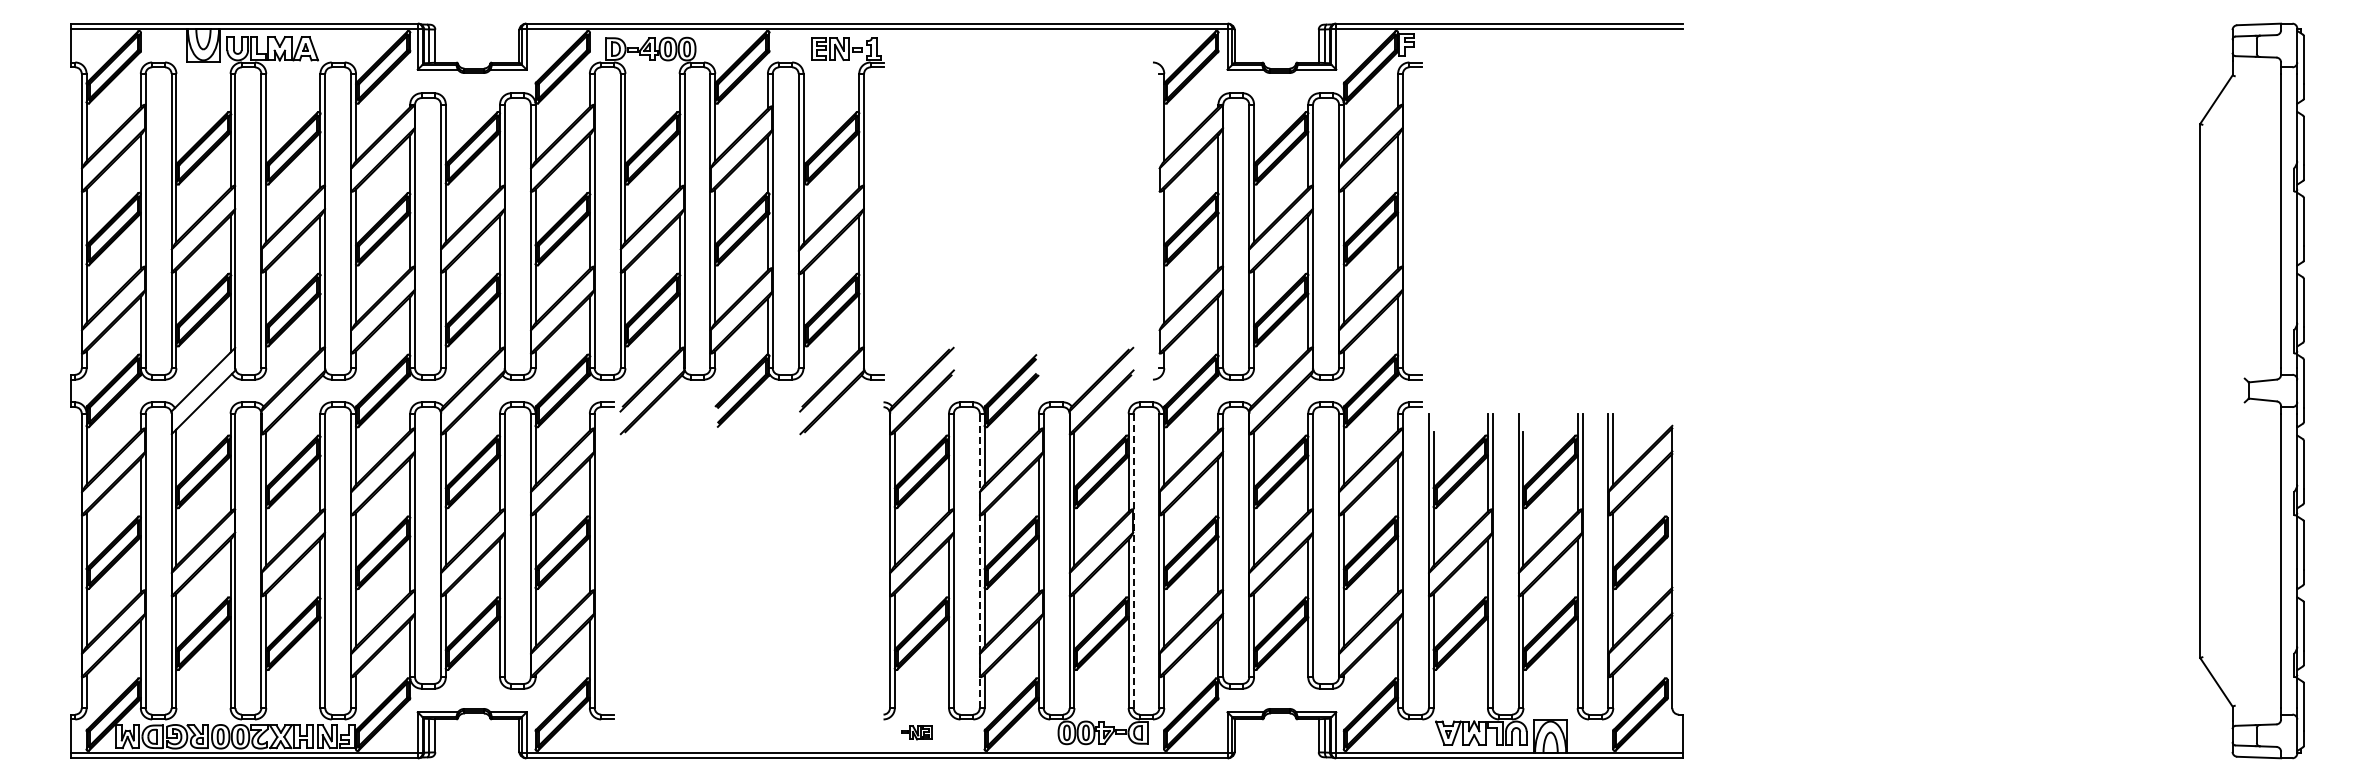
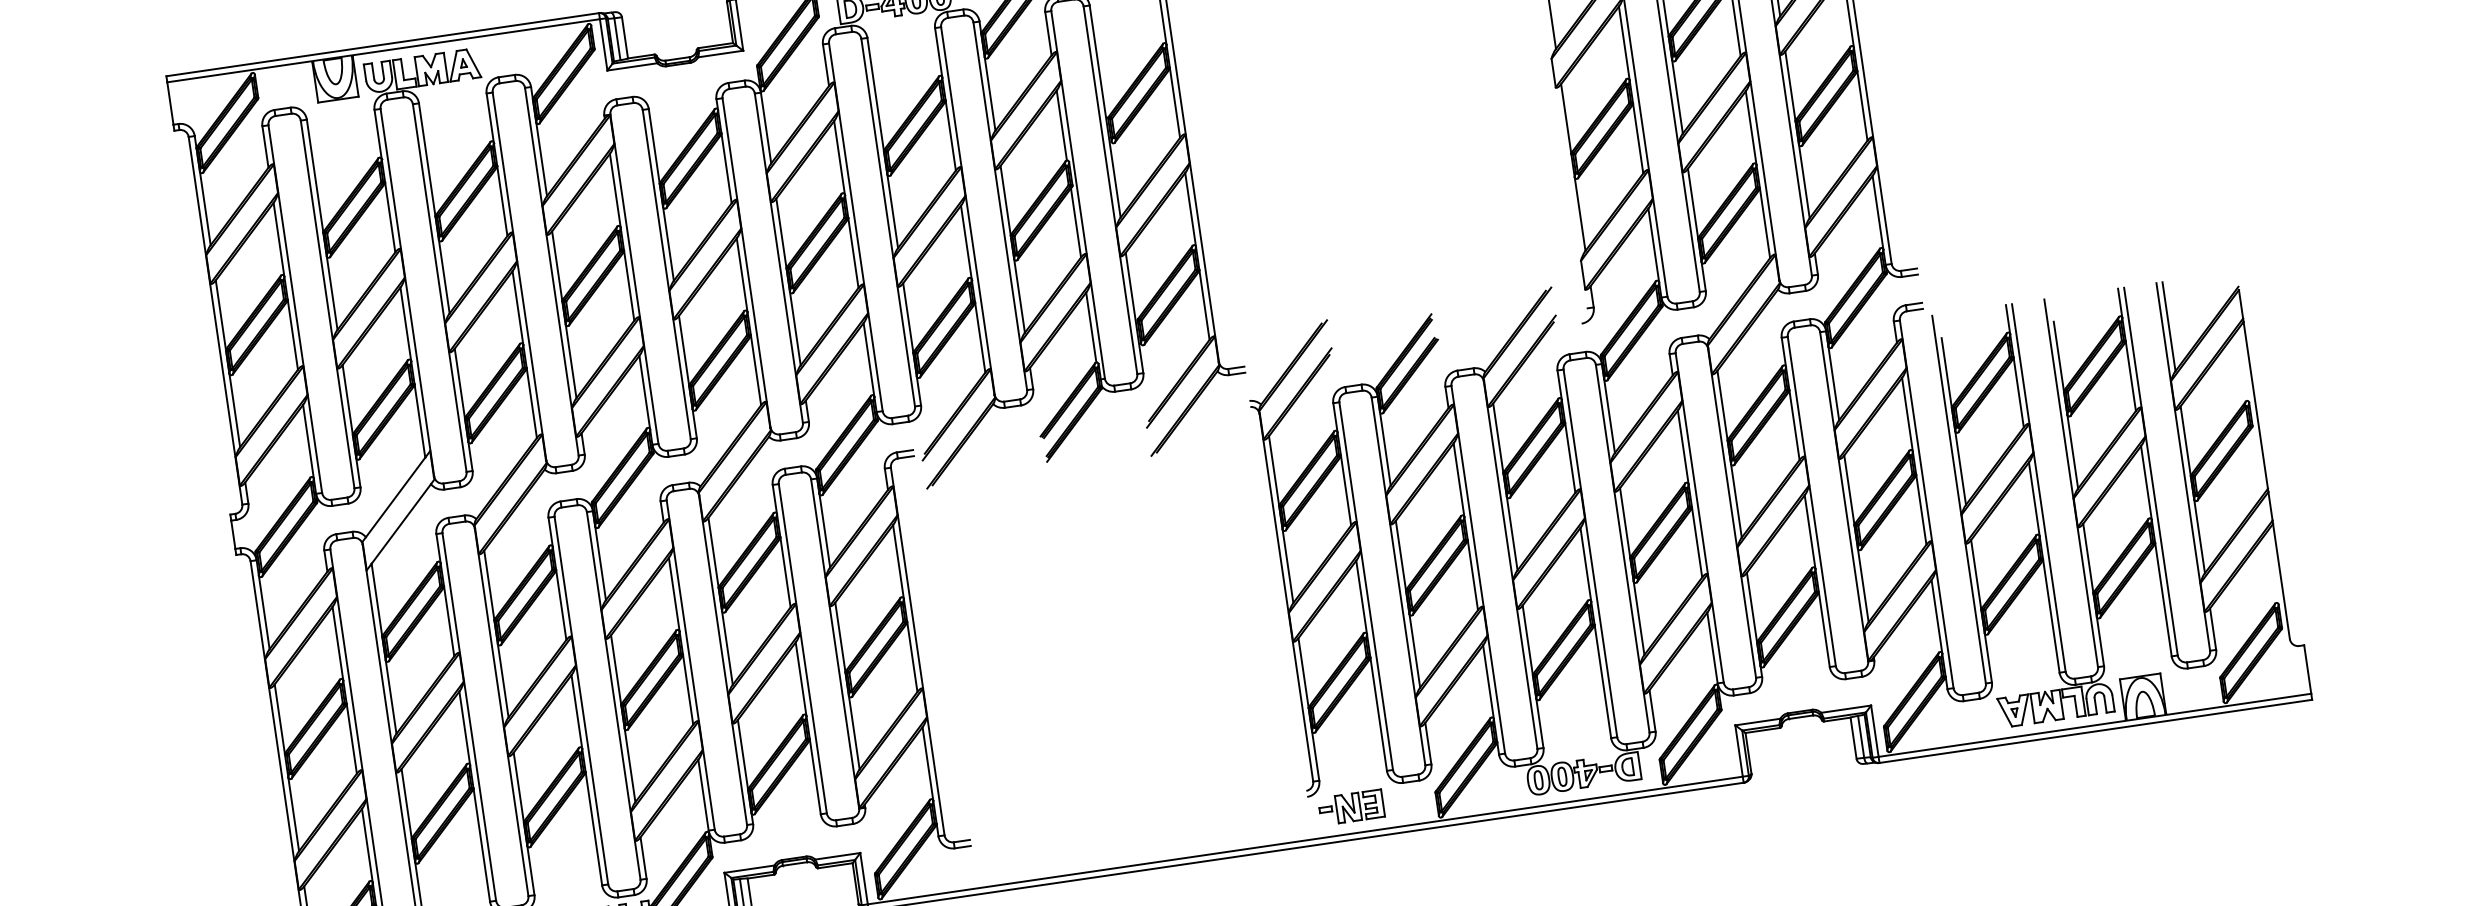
line: (979, 560) -> (1398, 581), dashed -> solid
line: (1133, 561) -> (1590, 554), dashed -> solid
part: (916, 732) -> (1350, 807), size x1.67

